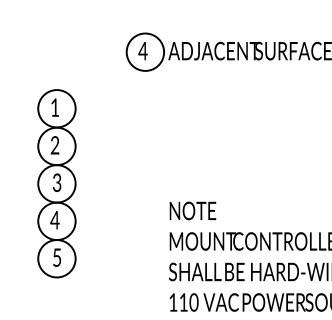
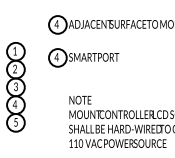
part: (199, 120) -> (83, 57), added

